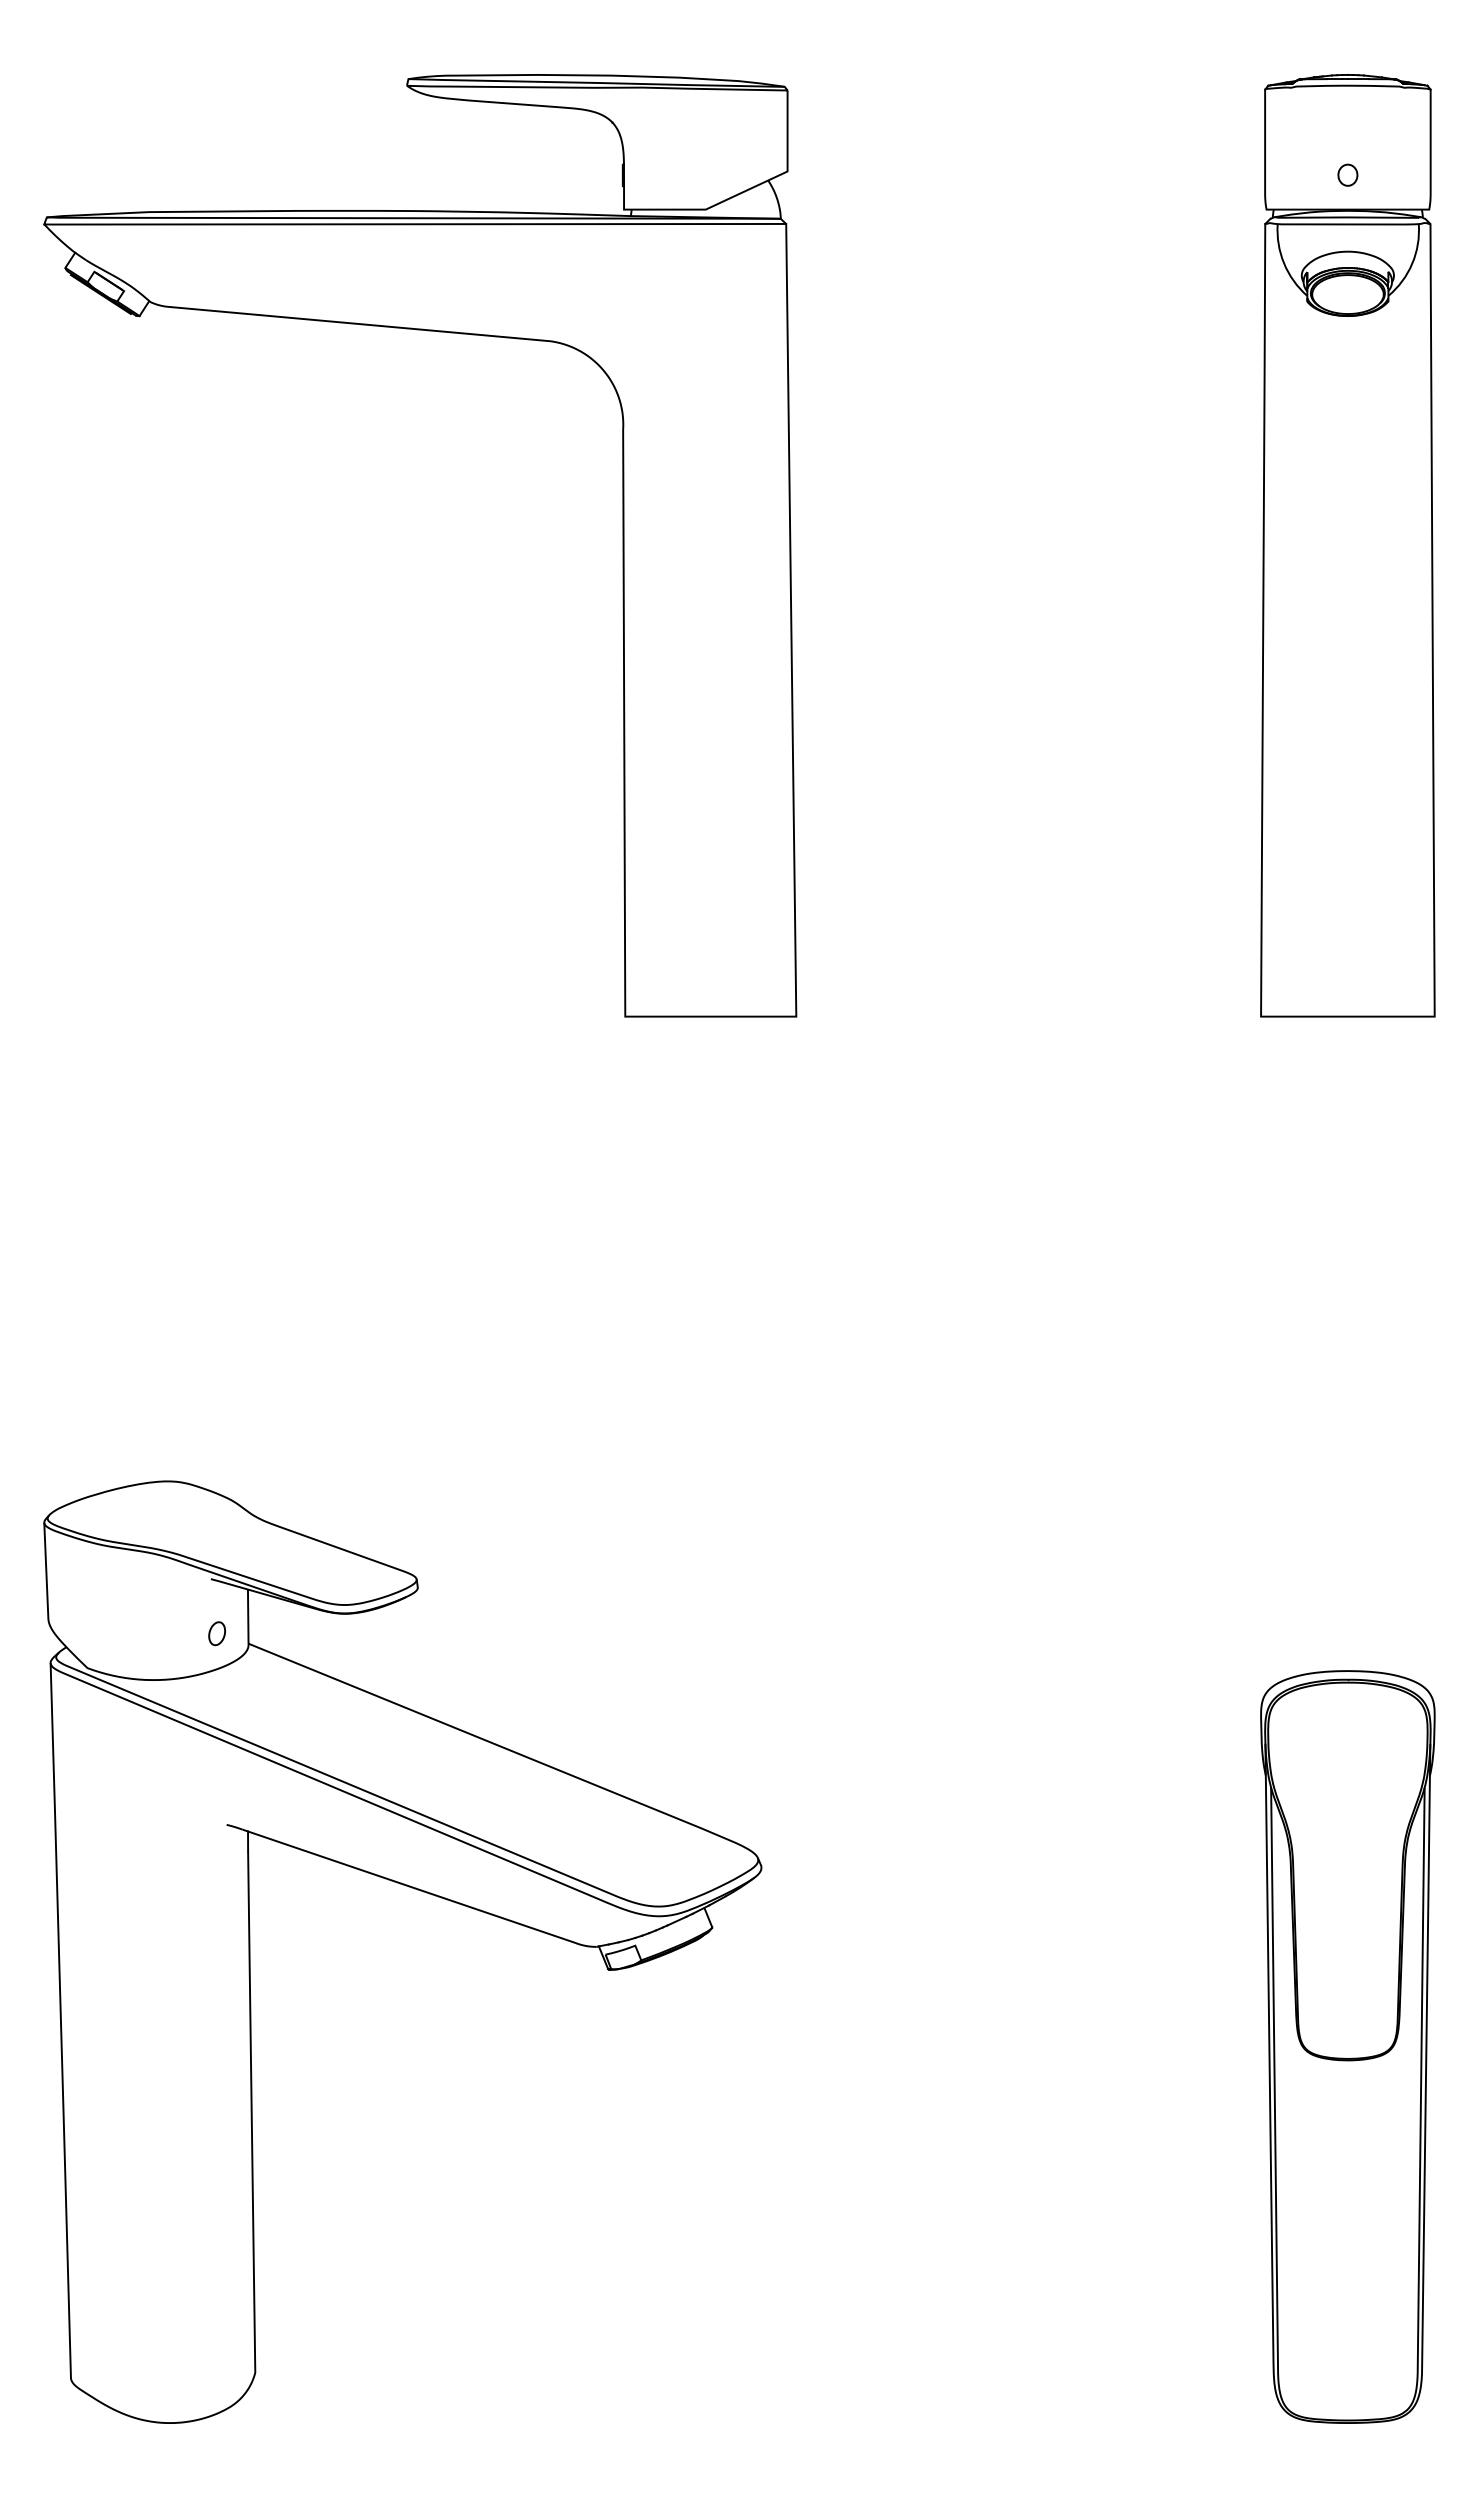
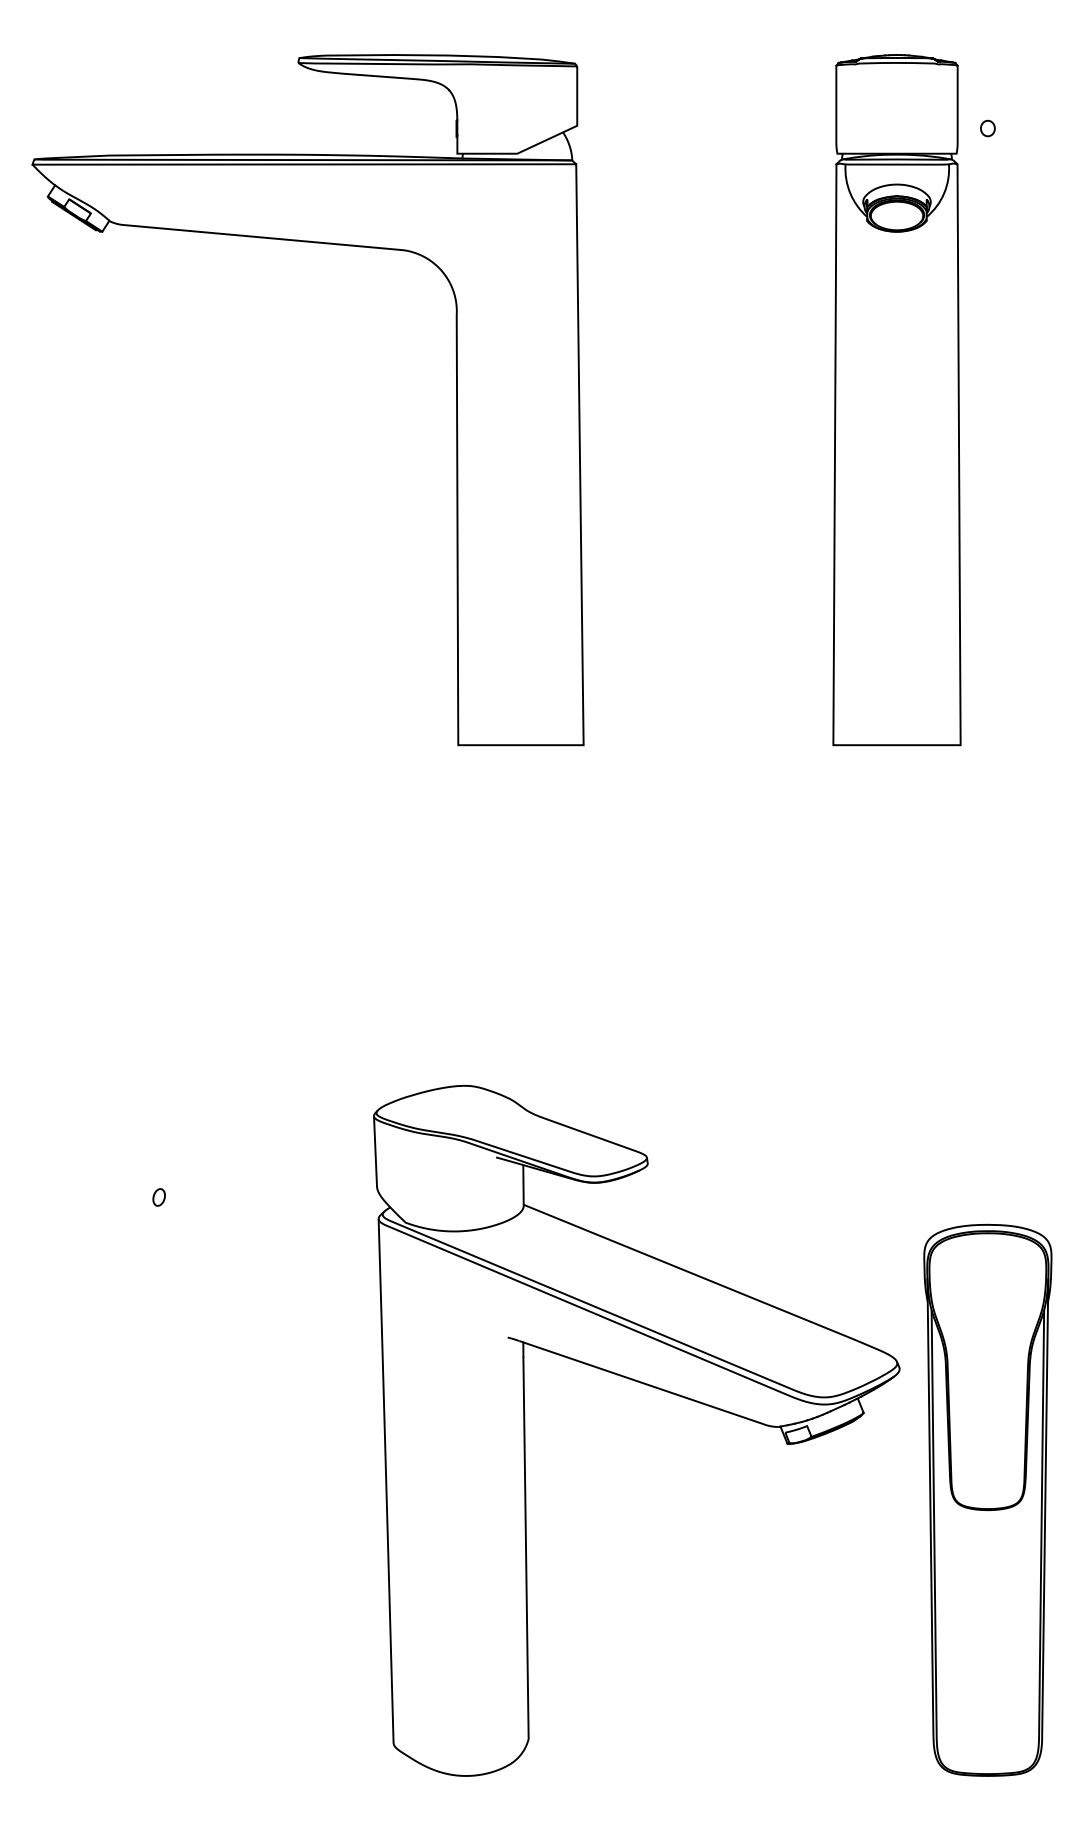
part: (1347, 545) -> (896, 399), moved
part: (423, 1892) -> (651, 1387), moved

